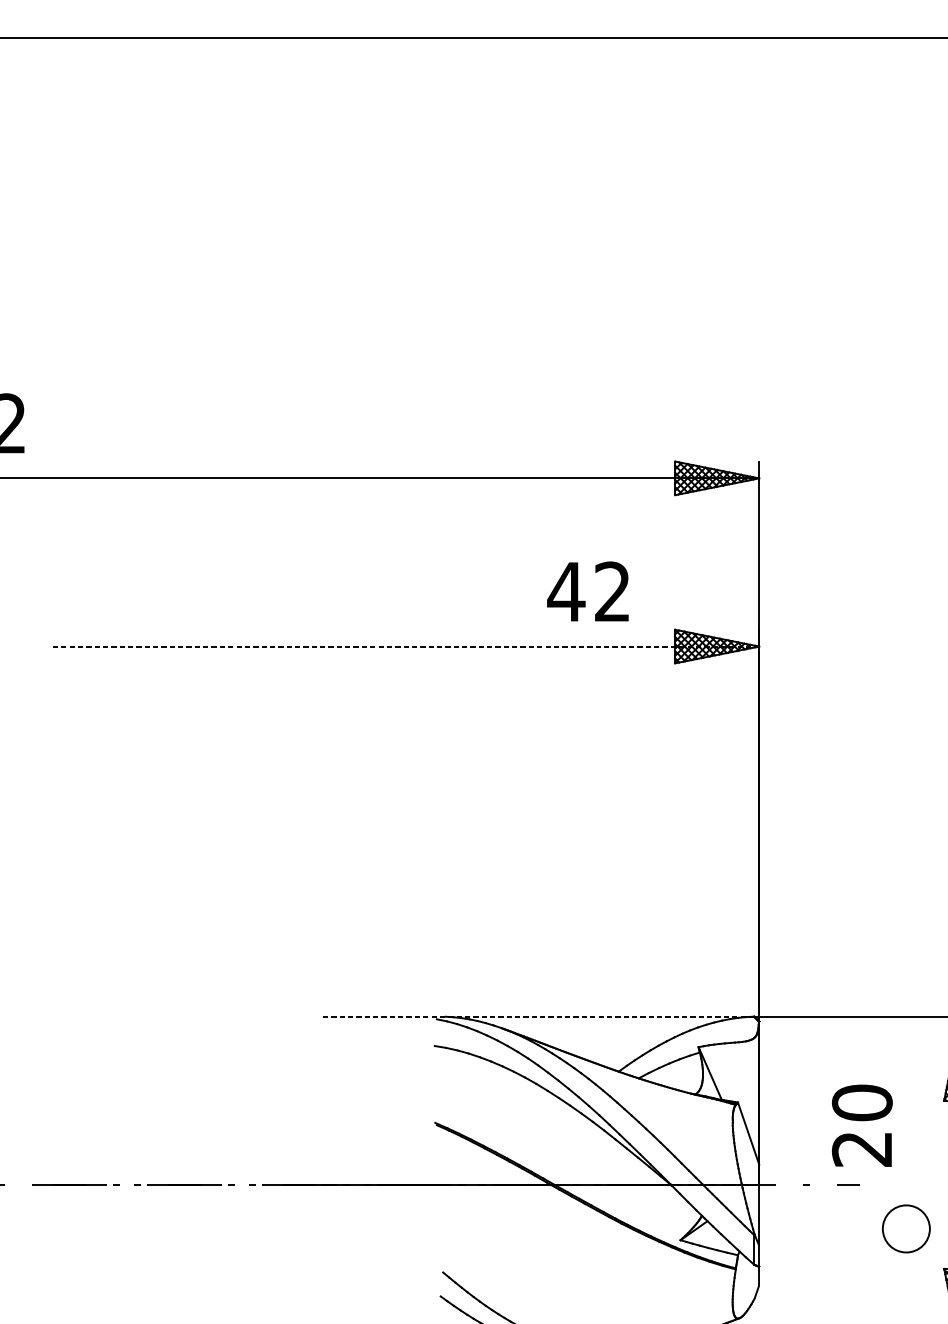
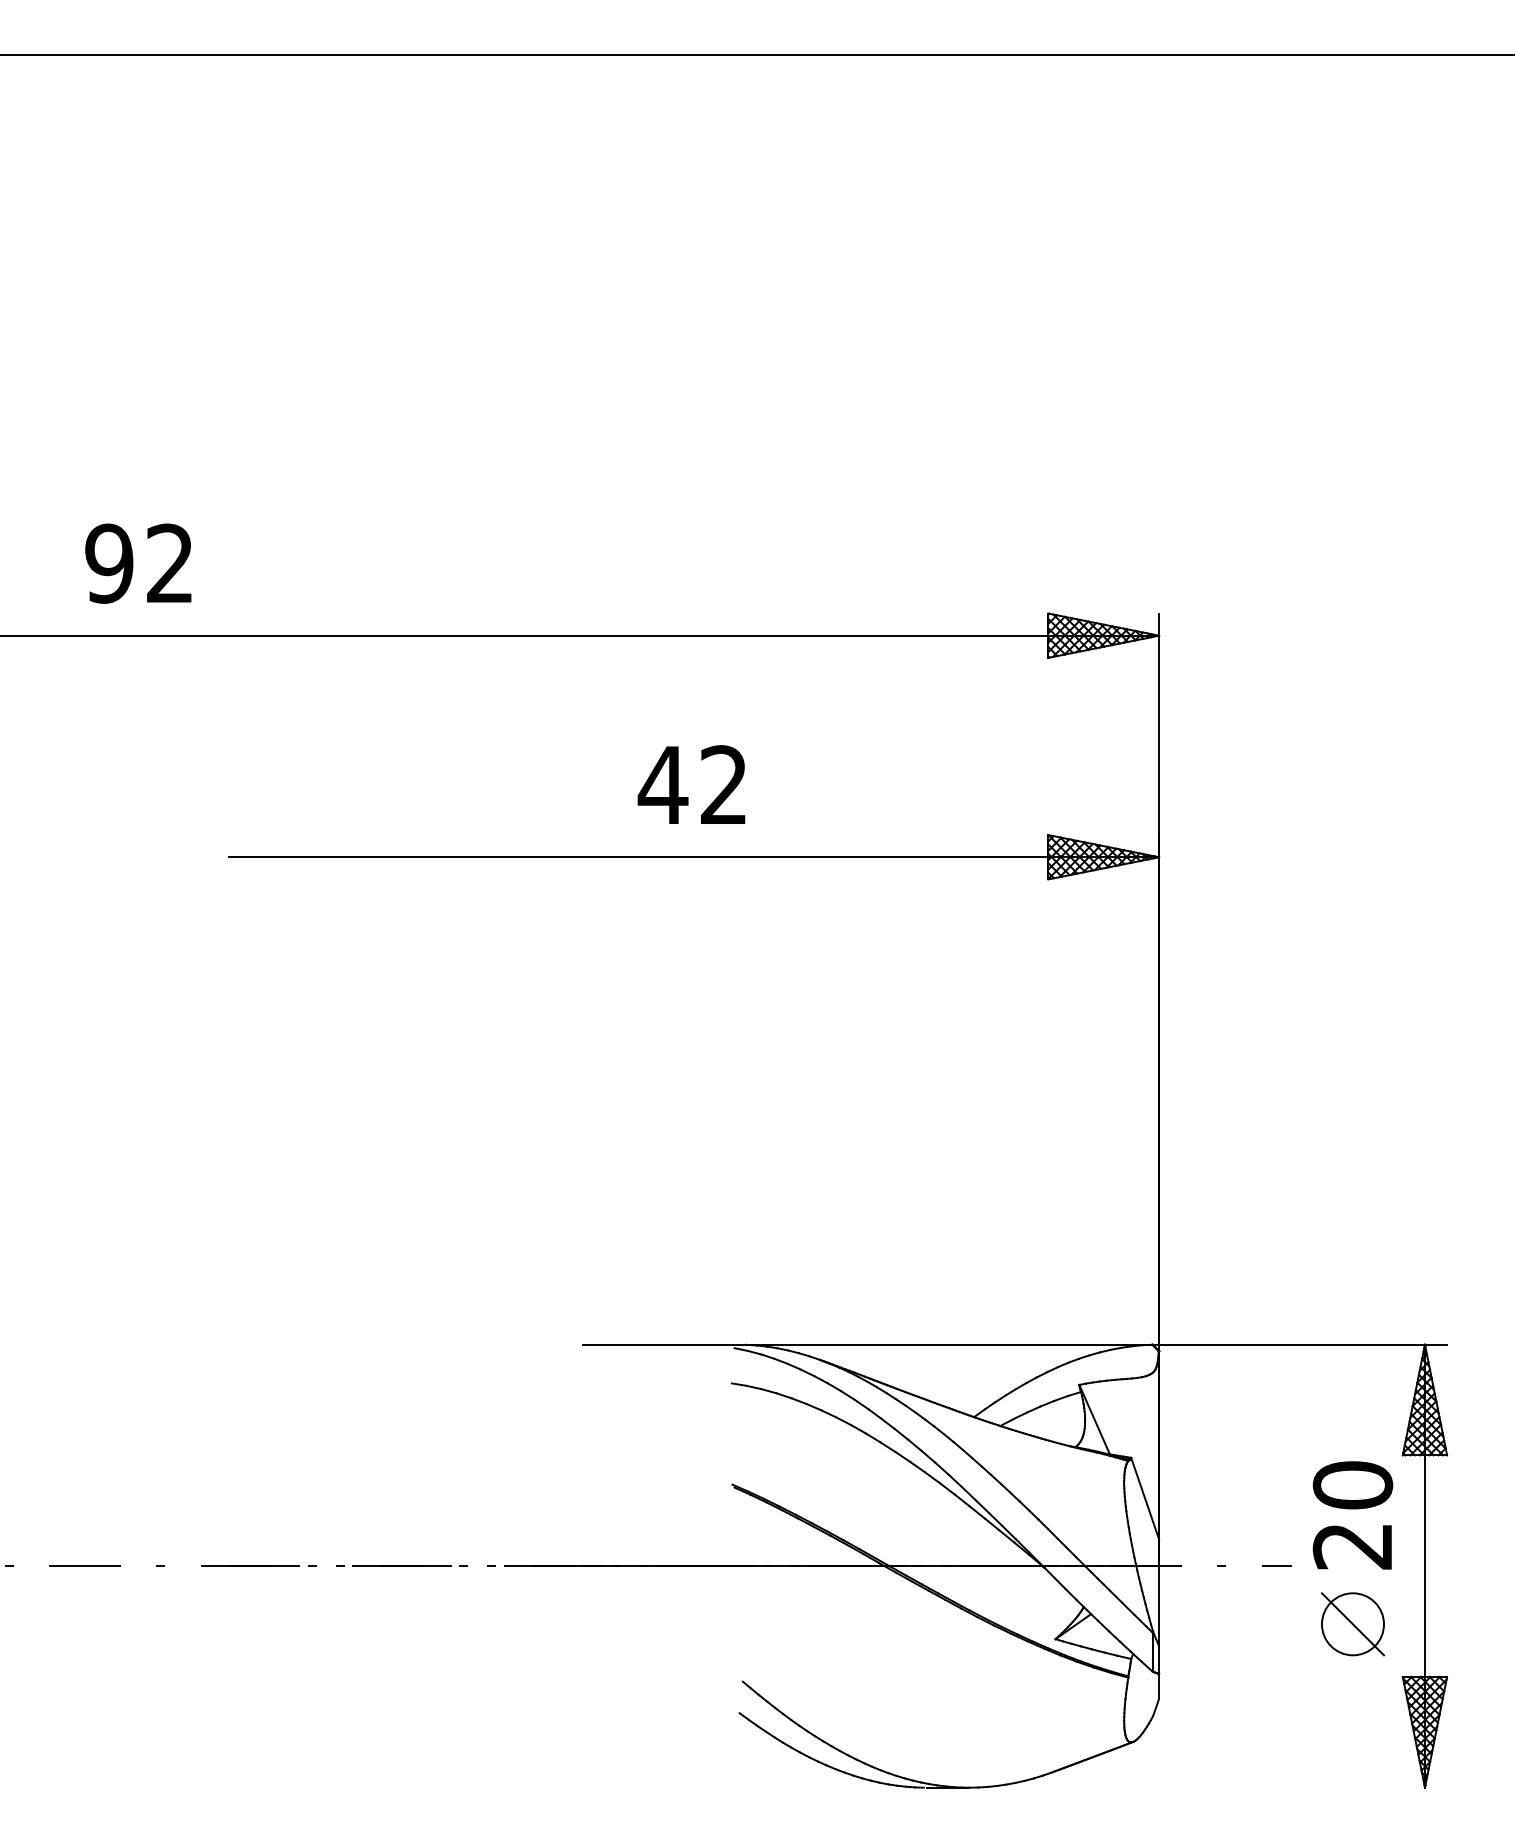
text: (587, 591) -> (691, 784), moved
line: (406, 646) -> (694, 857), dashed -> solid
line: (537, 1016) -> (867, 1344), dashed -> solid
text: (861, 1125) -> (1352, 1515), moved
line: (906, 1229) -> (1352, 1624), added

